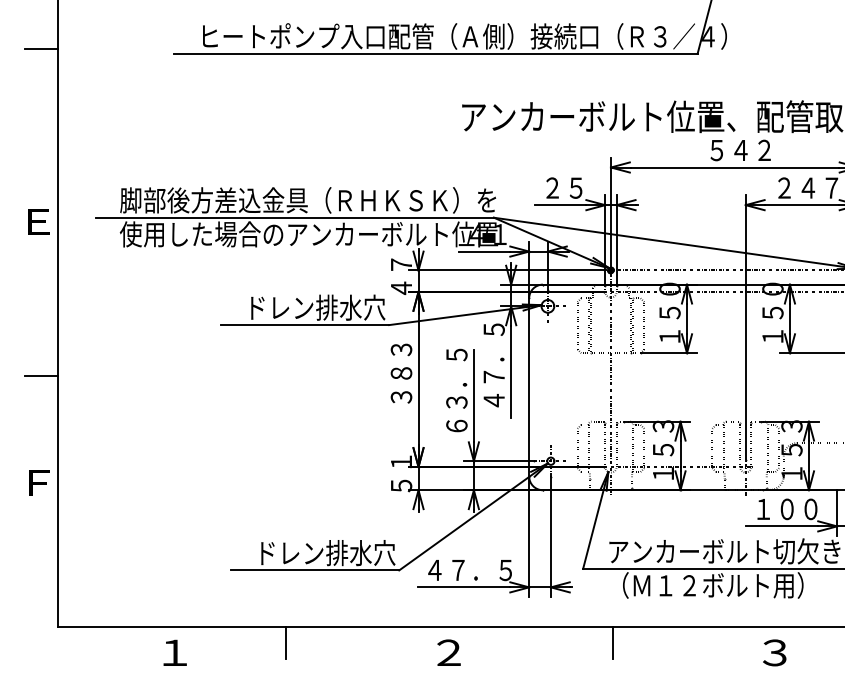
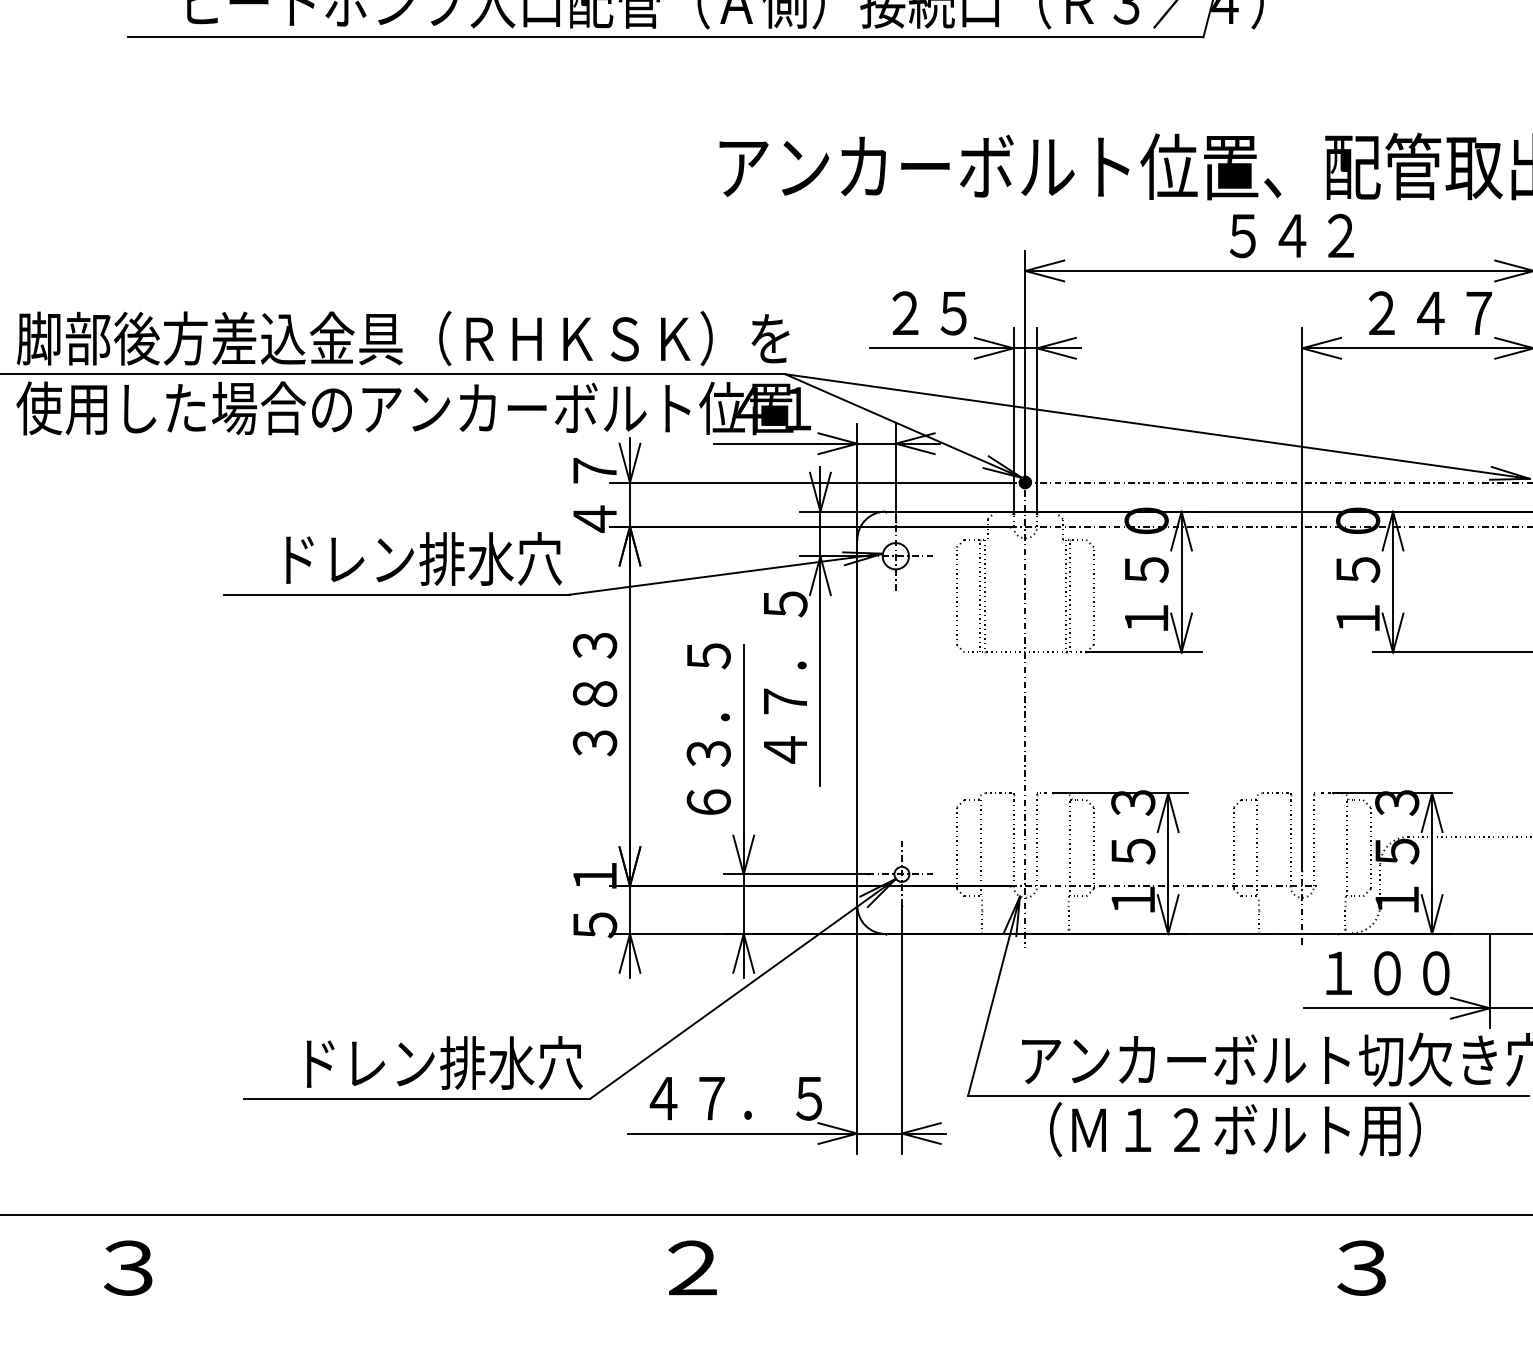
line: (286, 642) -> (358, 1246), removed
line: (612, 642) -> (1028, 1246), removed
text: (174, 652) -> (128, 1267), １ -> ３

